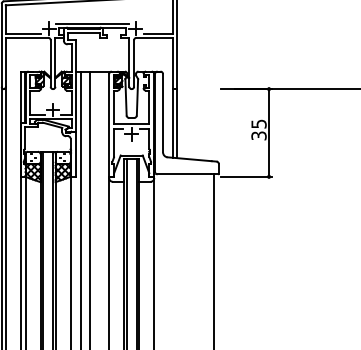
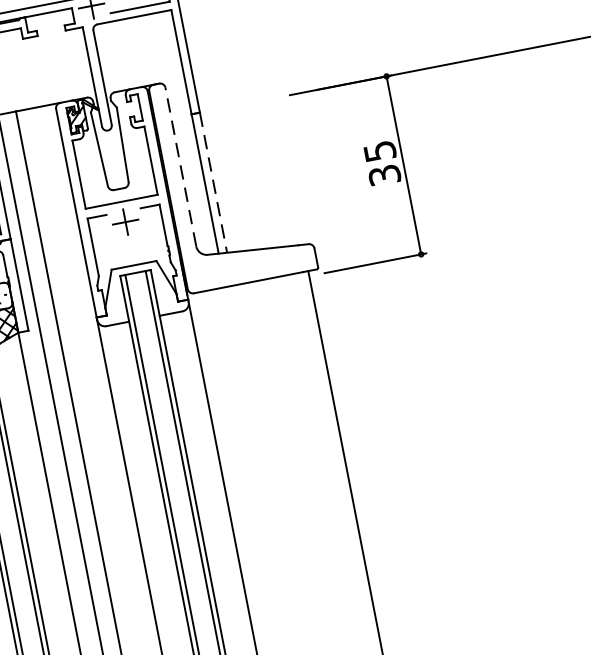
line: (163, 112) -> (181, 165), solid -> dashed
line: (177, 123) -> (214, 182), solid -> dashed

